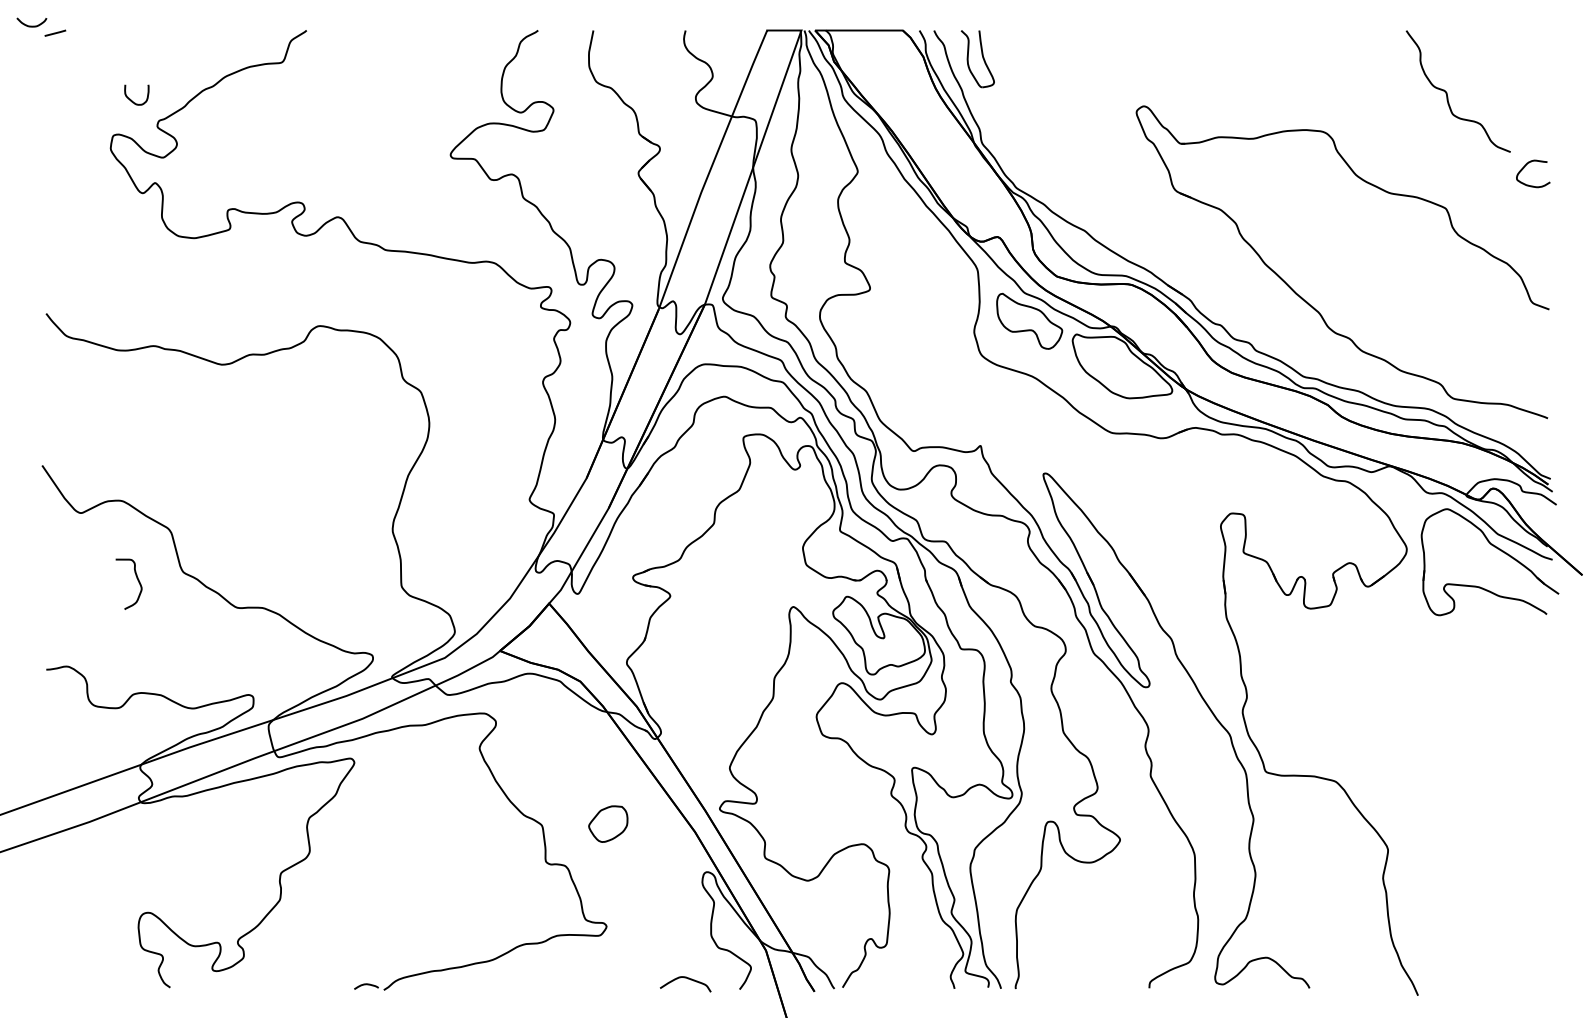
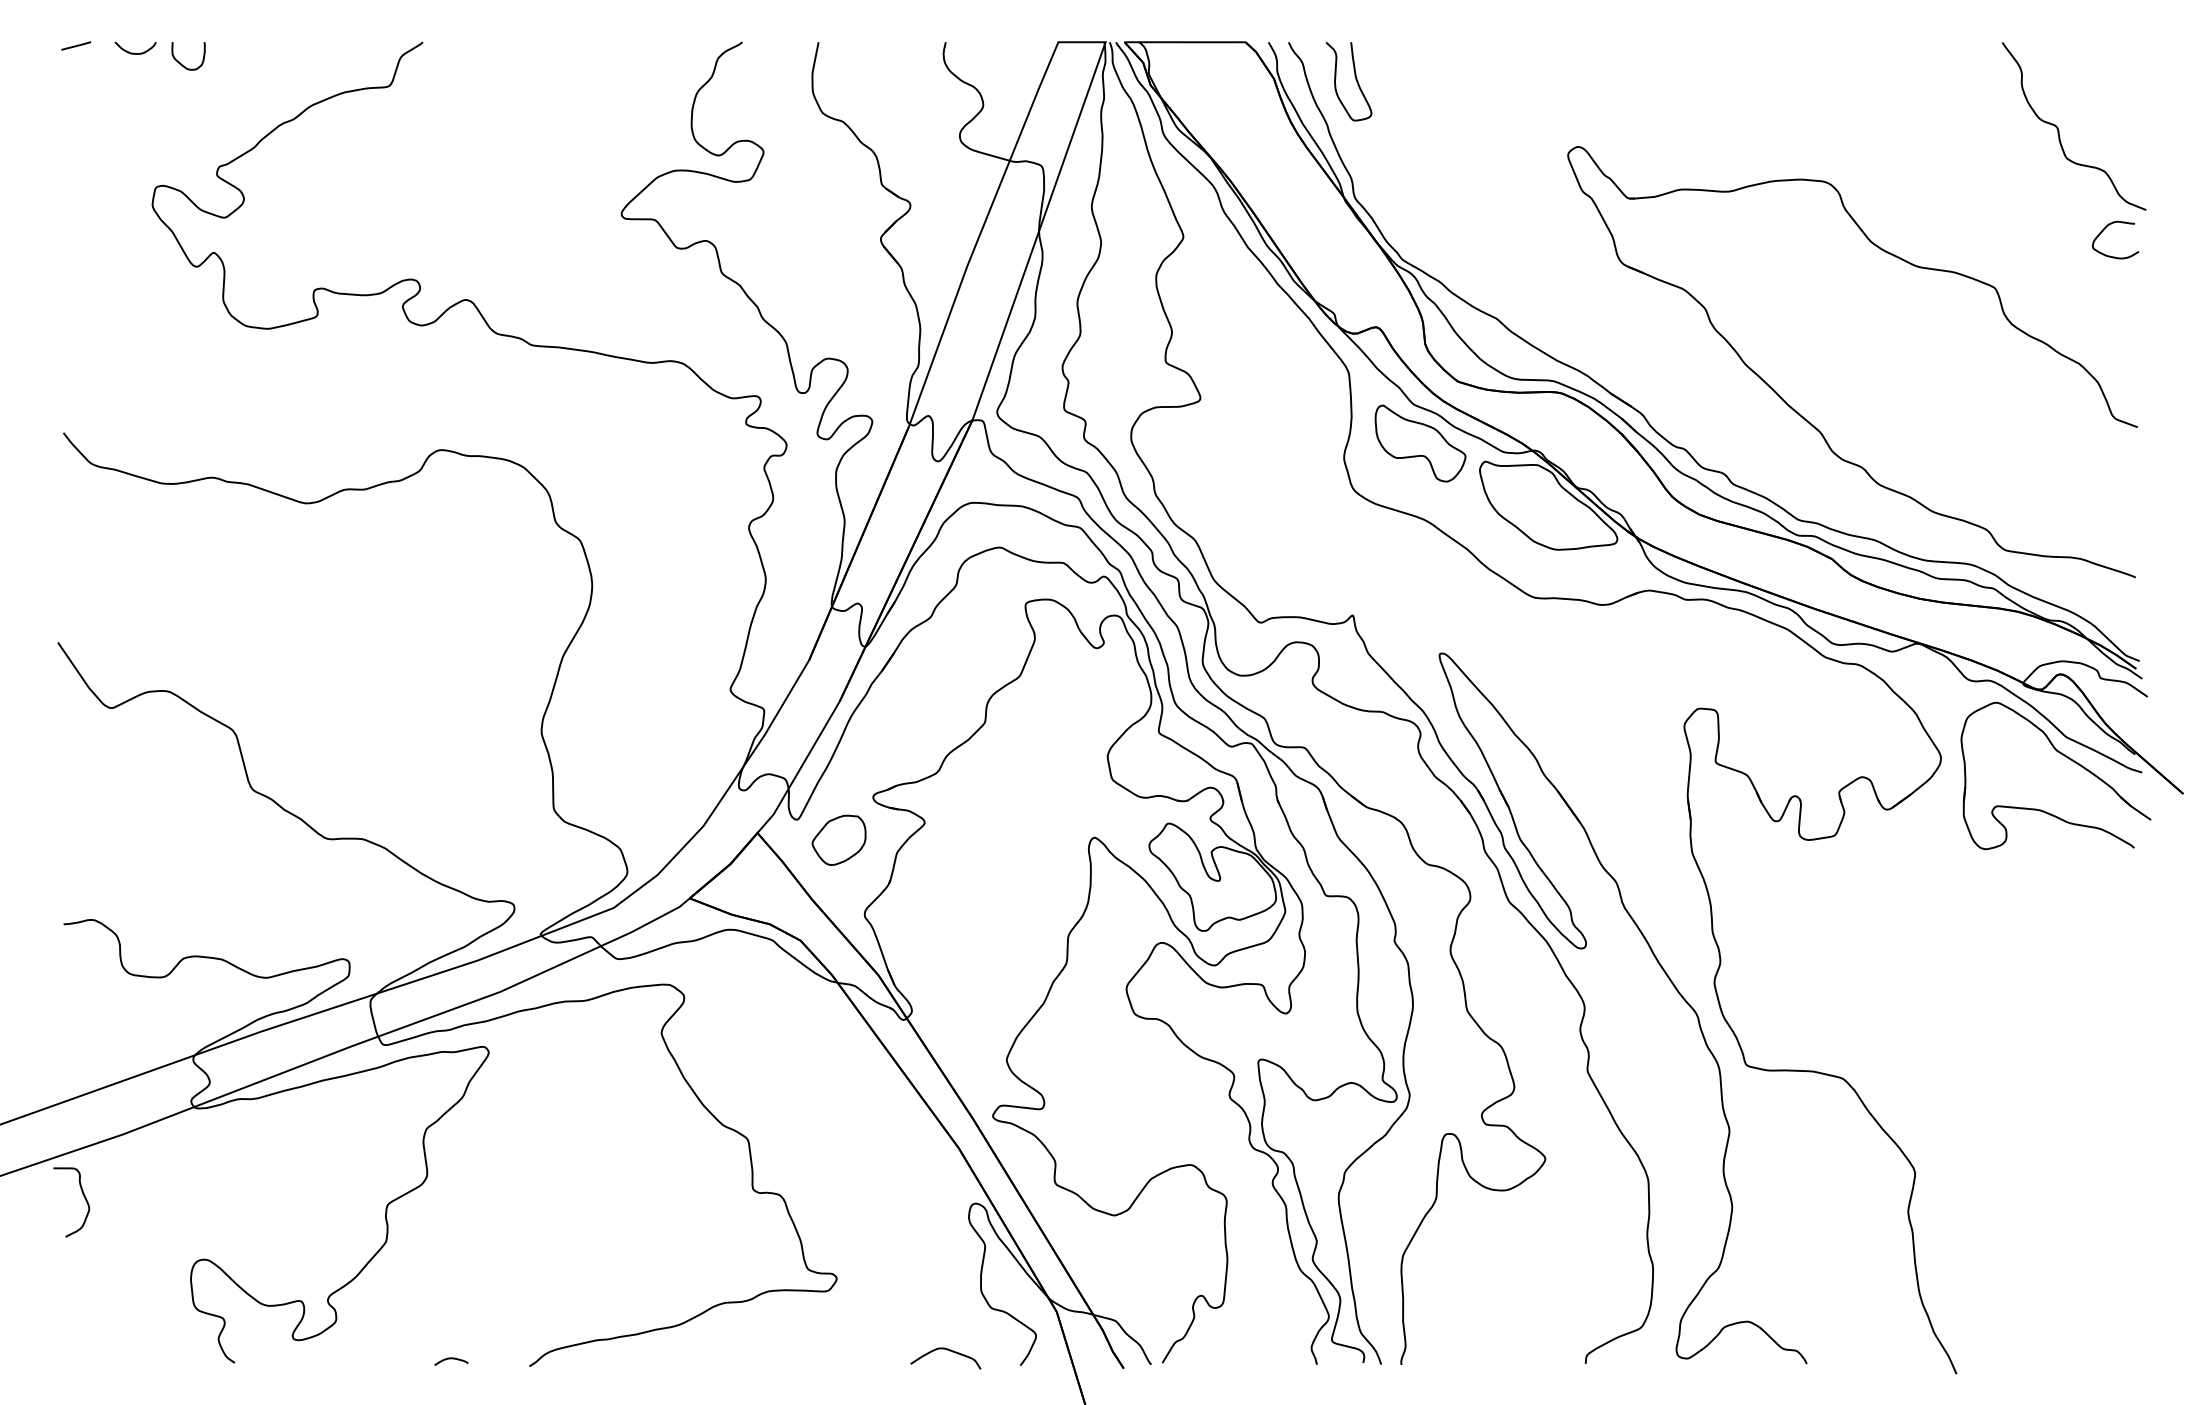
curve: (30, 25) -> (133, 52), moved
curve: (1447, 94) -> (2059, 130), moved
curve: (133, 101) -> (184, 65), moved
curve: (137, 580) -> (83, 1196), moved
part: (607, 823) -> (838, 839), moved
curve: (366, 985) -> (451, 1359), moved

